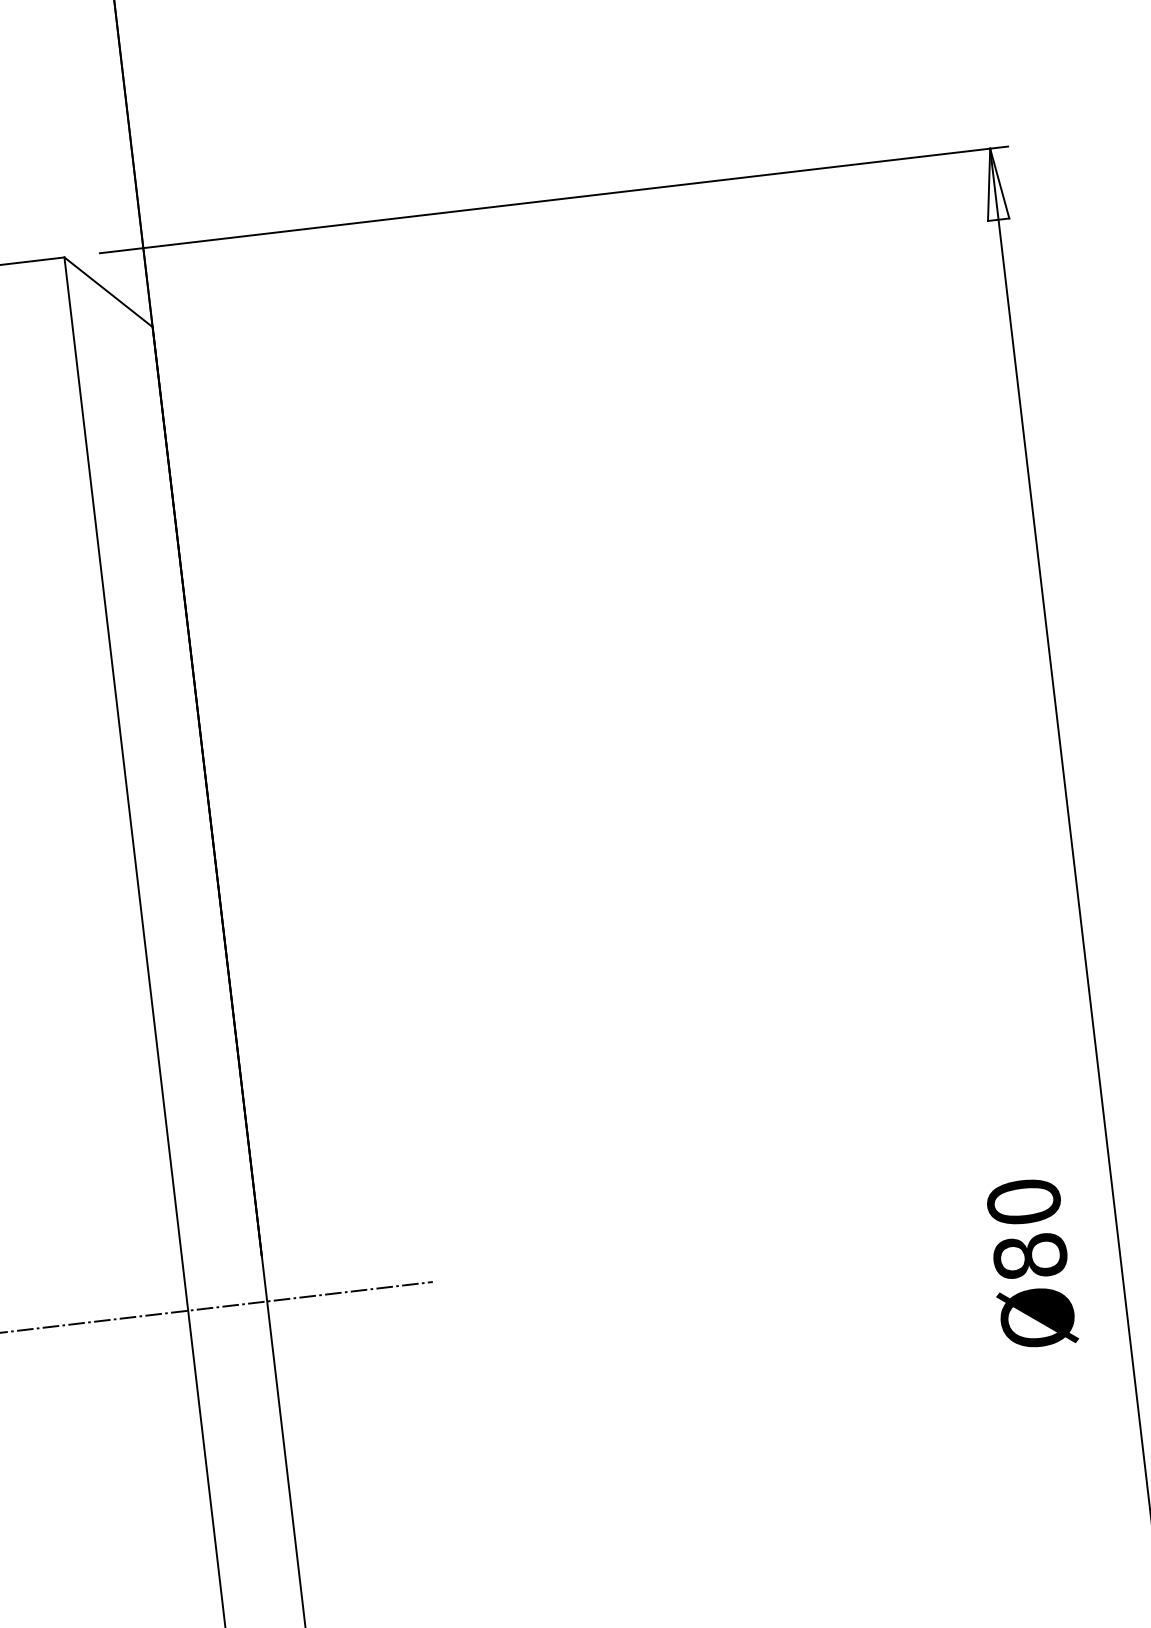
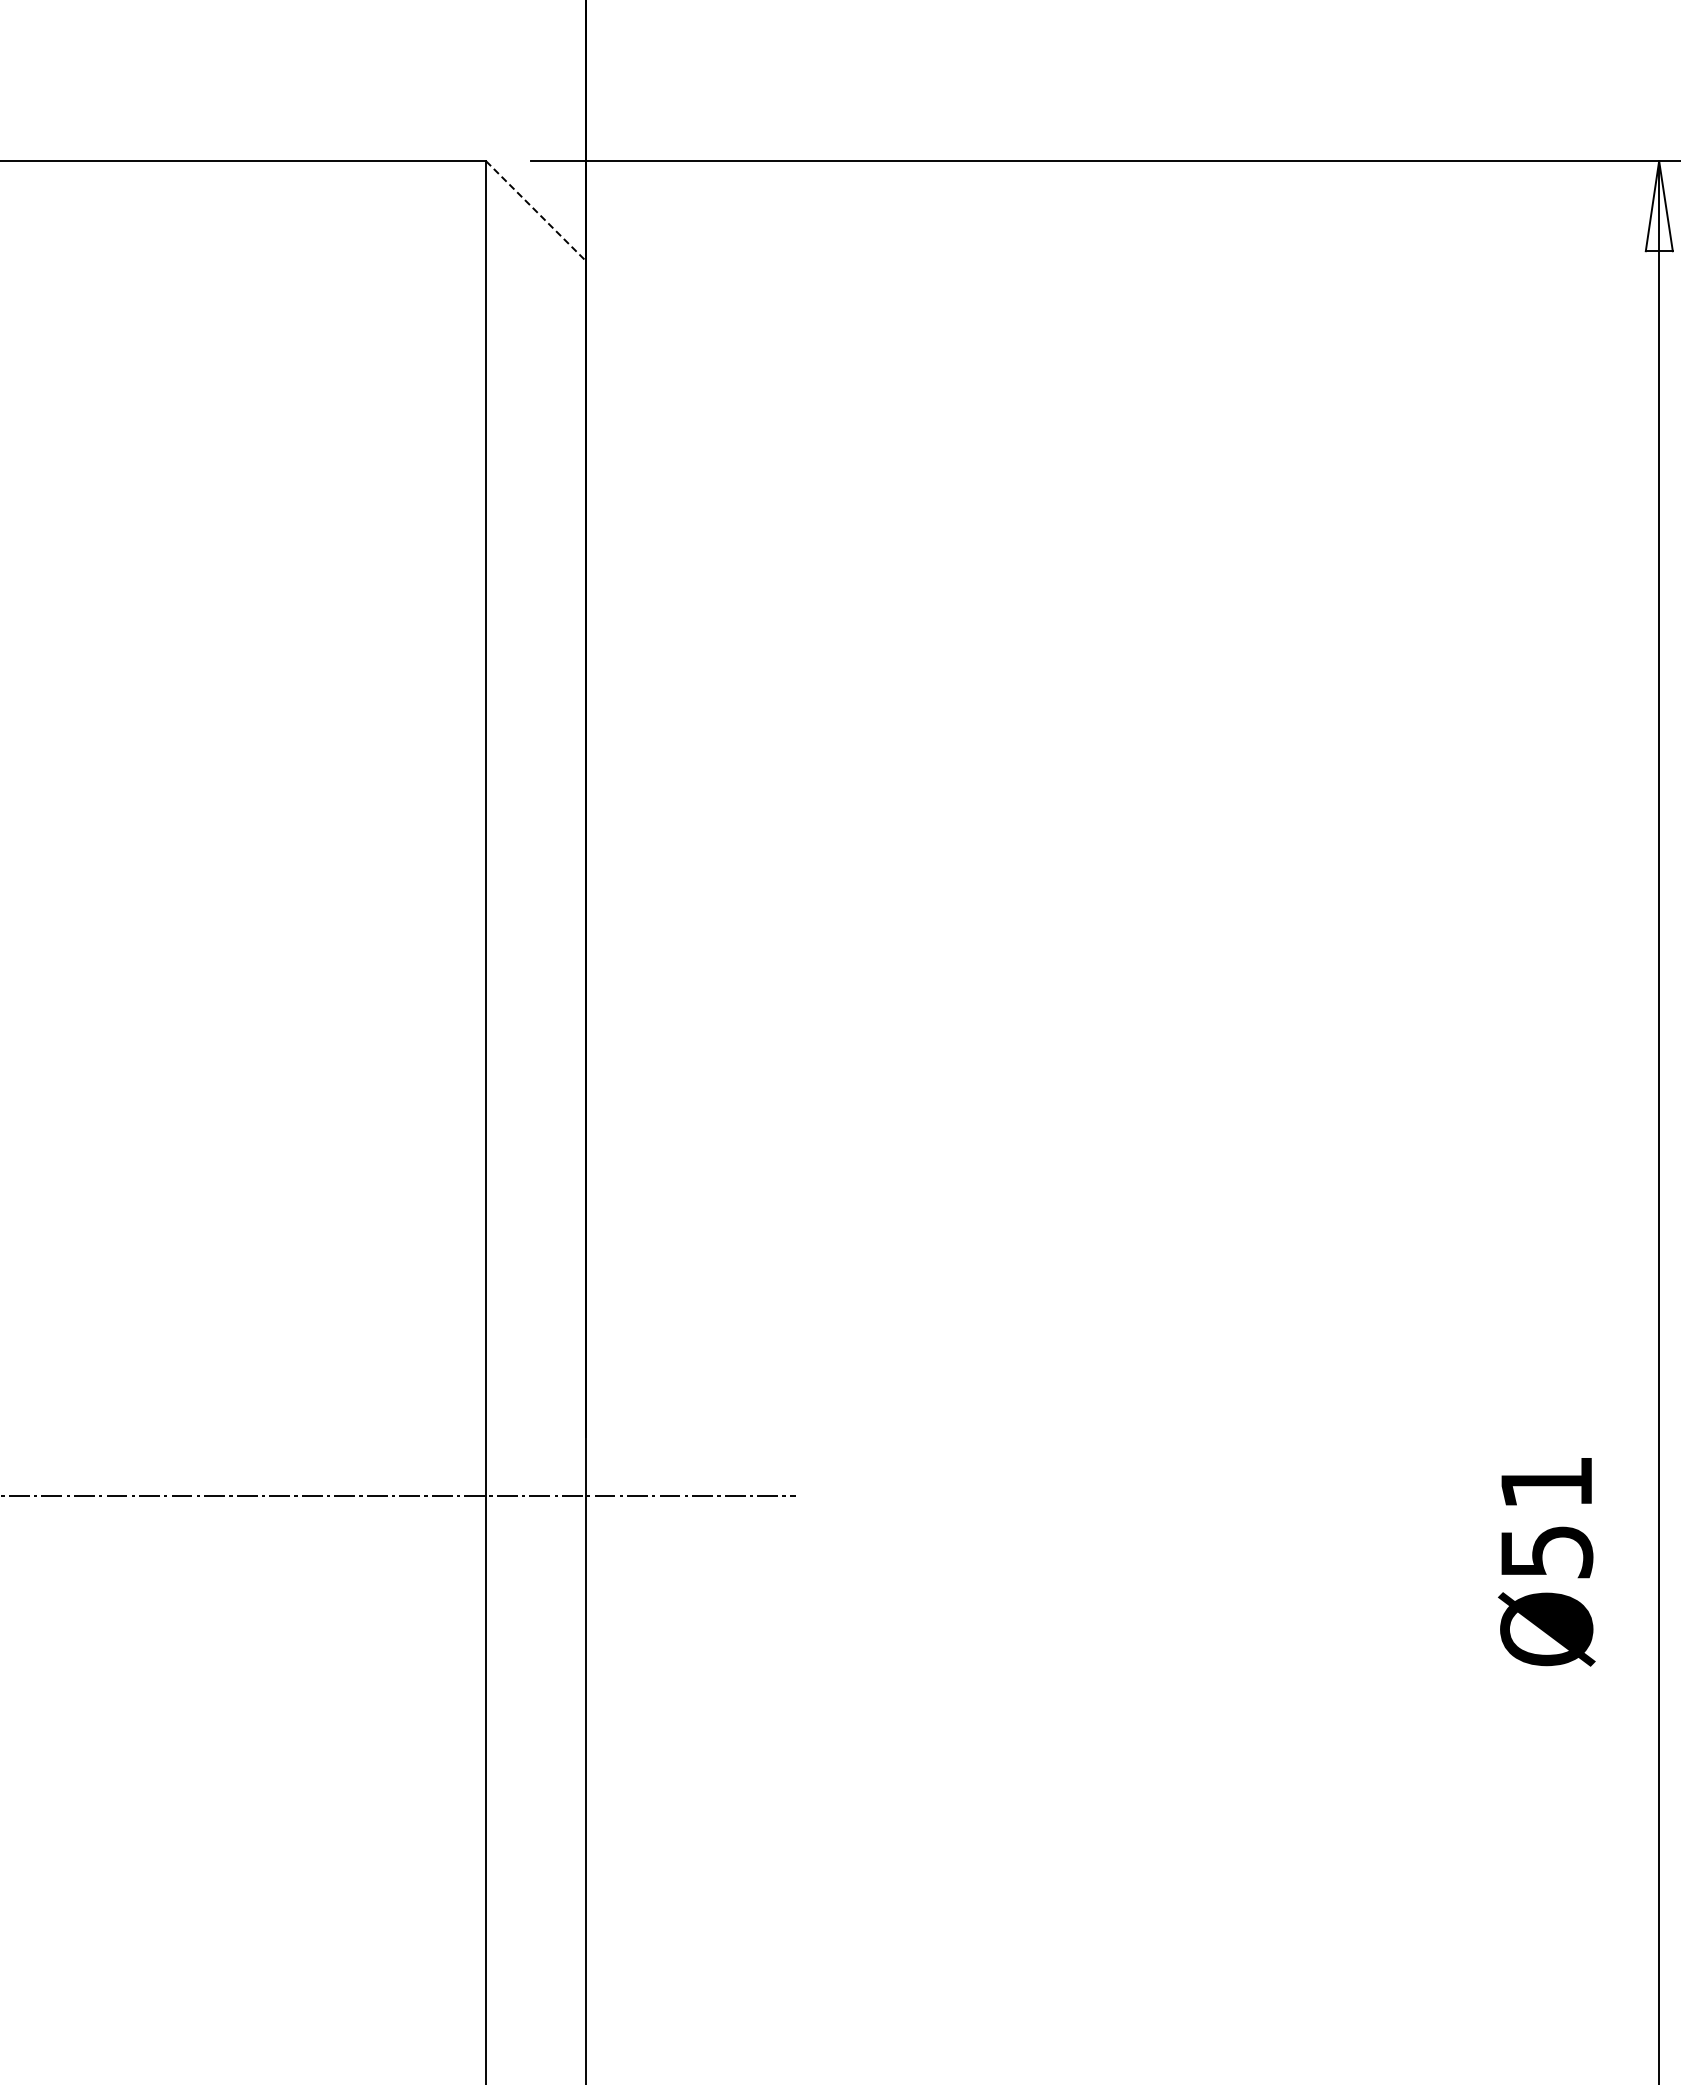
line: (108, 292) -> (536, 211), solid -> dashed
text: (1027, 1229) -> (1546, 1517), Ø80 -> Ø51

